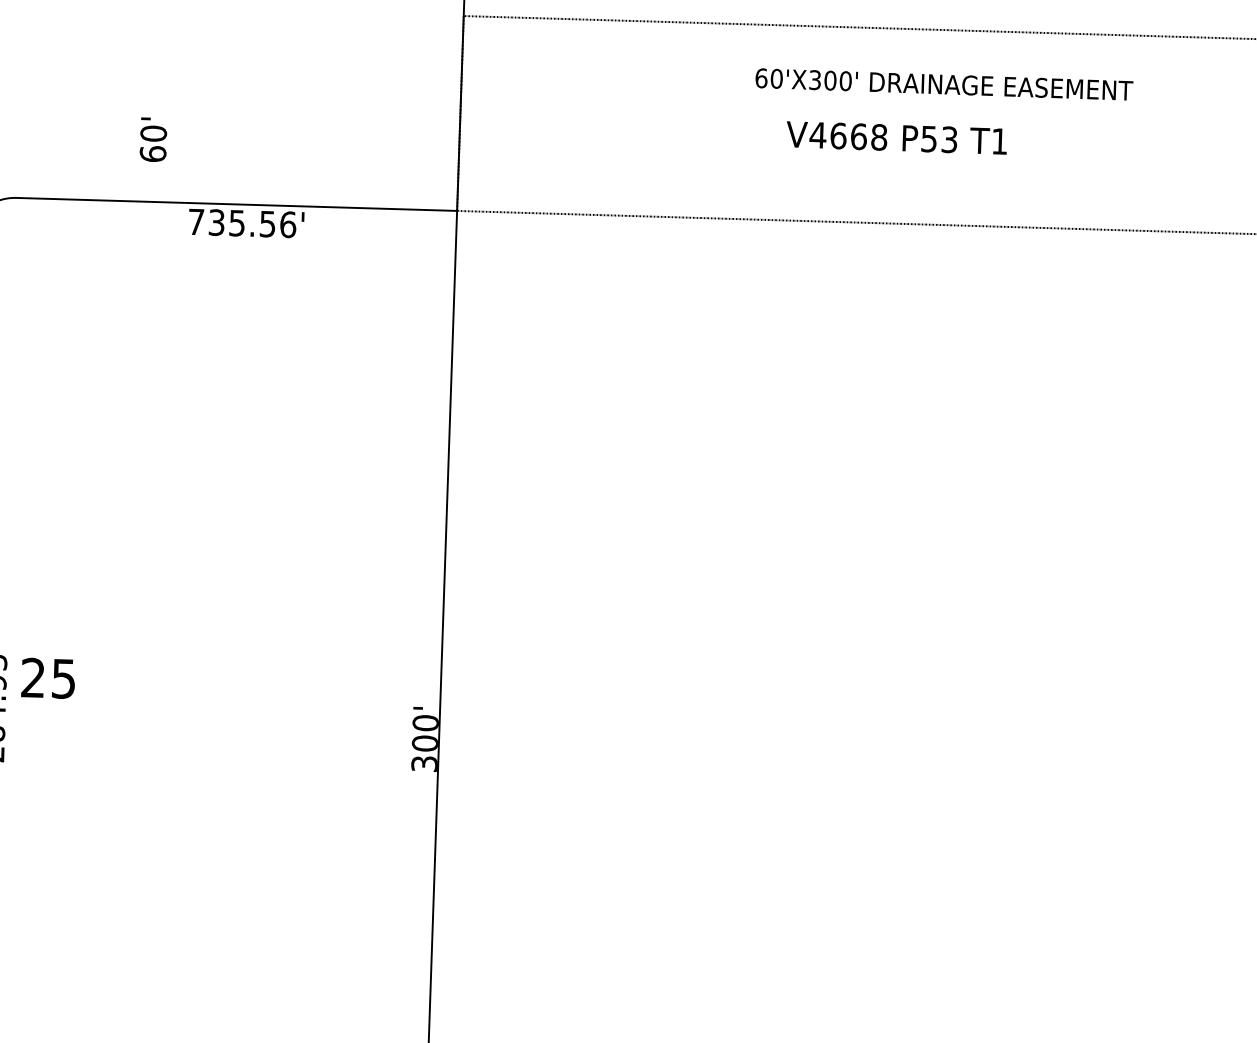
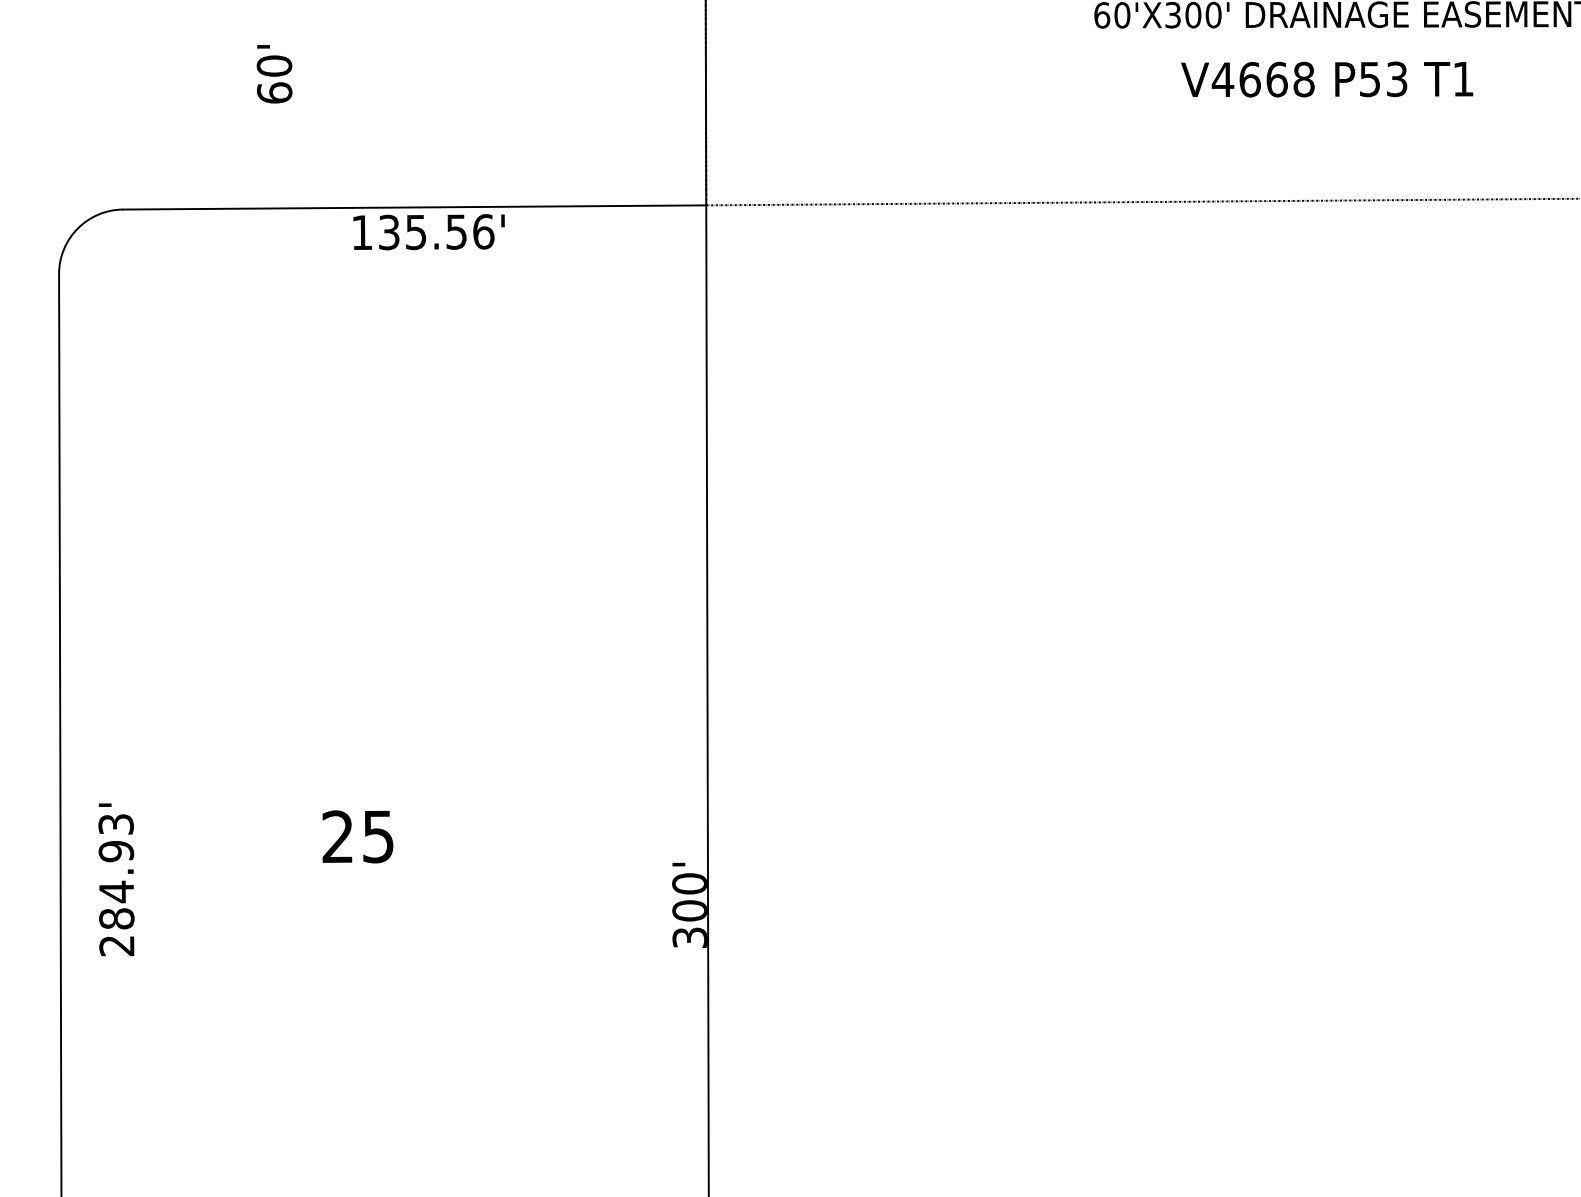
text: (896, 137) -> (1326, 78), moved
text: (153, 139) -> (274, 73), moved
text: (196, 221) -> (362, 231), 735.56' -> 135.56'
text: (47, 677) -> (356, 835), moved

